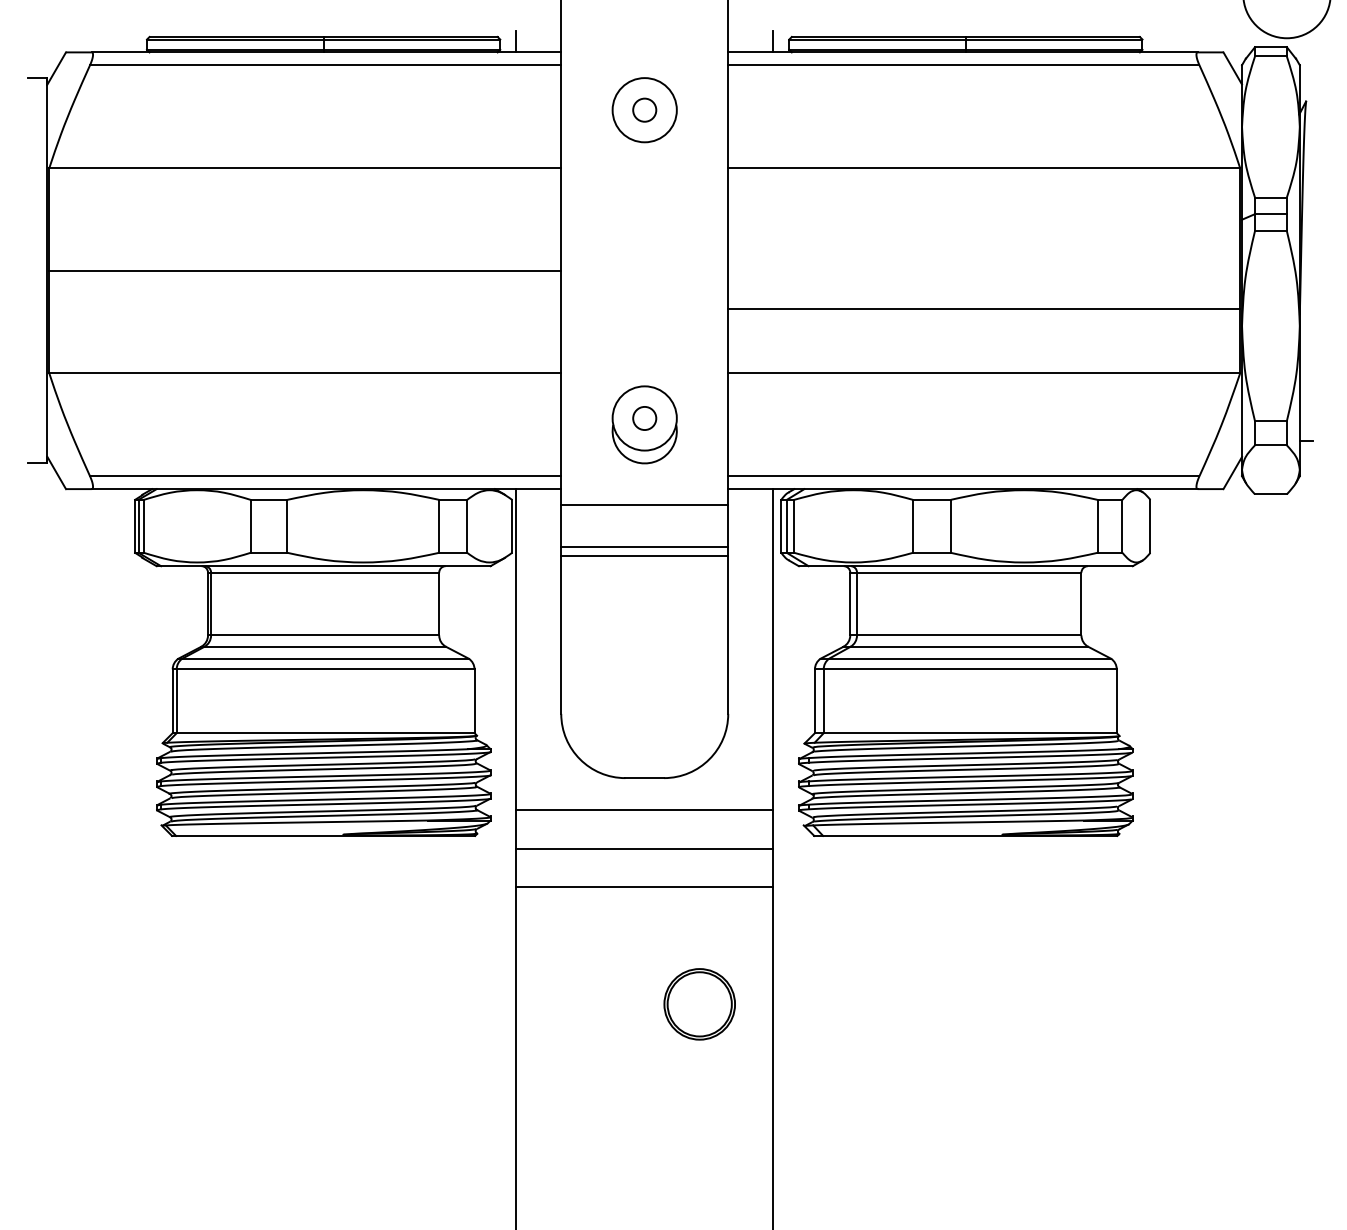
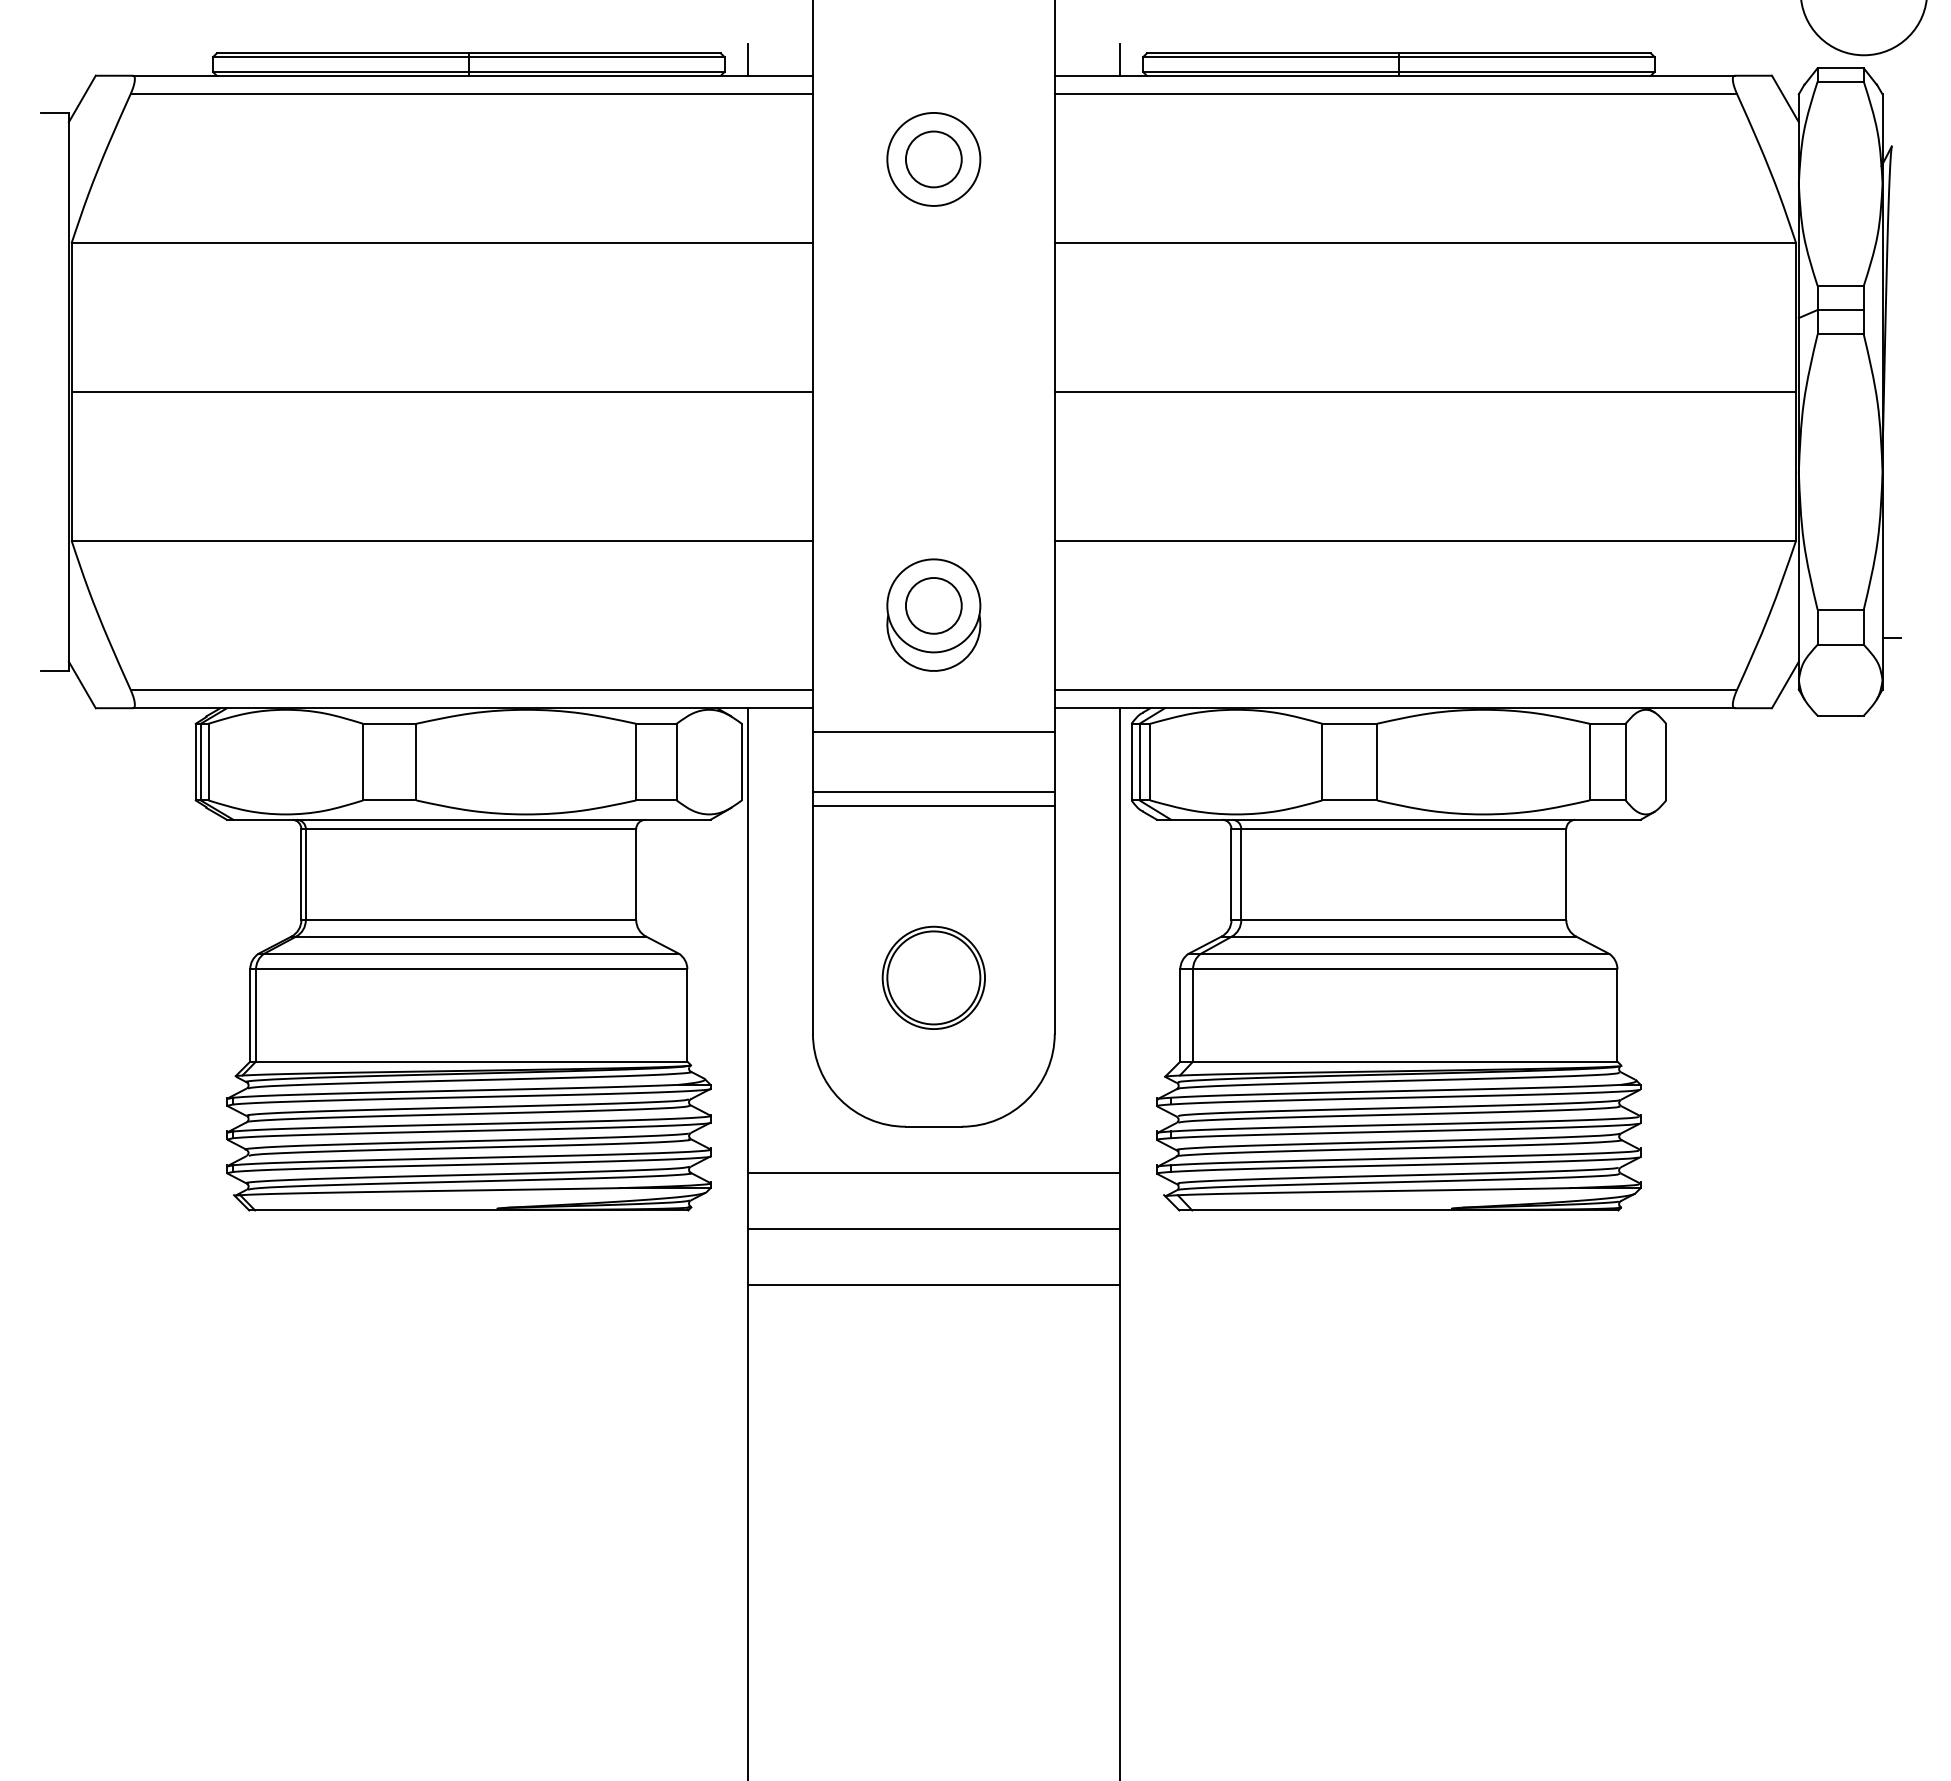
circle: (644, 109) -> (933, 158), size x1.67
line: (984, 308) -> (1425, 391), moved
circle: (644, 418) -> (933, 605), size x1.67
part: (699, 1004) -> (933, 978), moved

